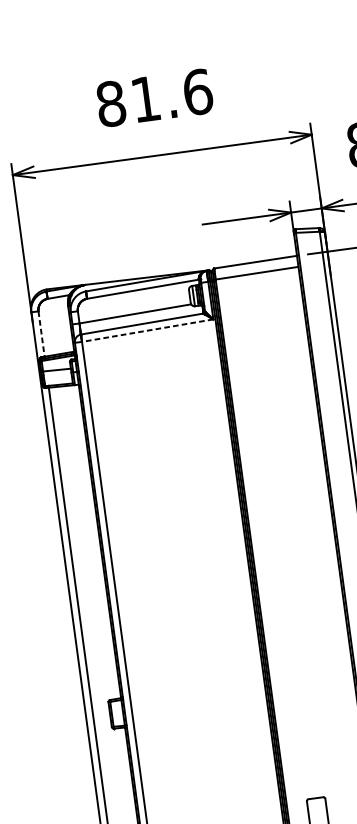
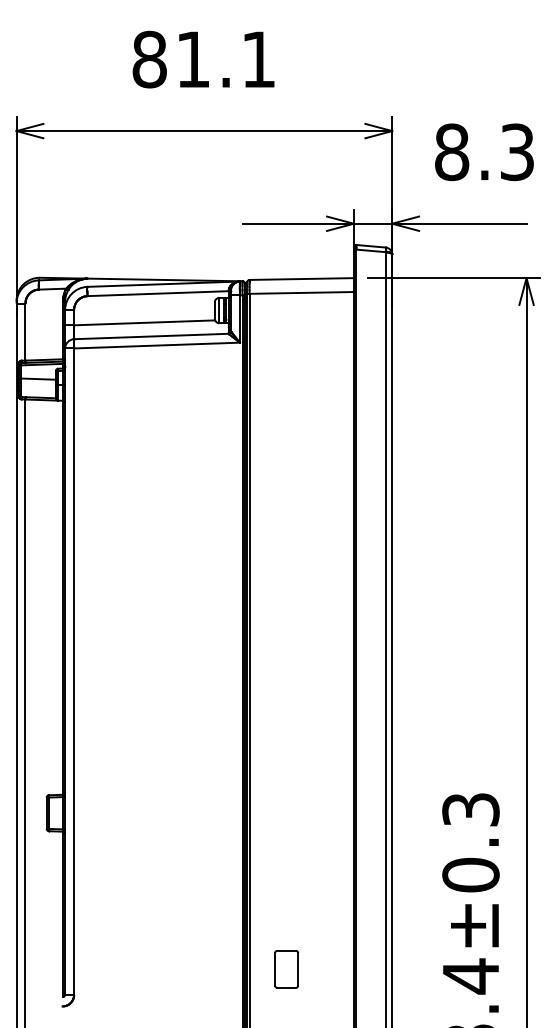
text: (198, 92) -> (259, 59), 81.6 -> 81.1
line: (148, 330) -> (157, 345), dashed -> solid
line: (41, 334) -> (25, 332), dashed -> solid

